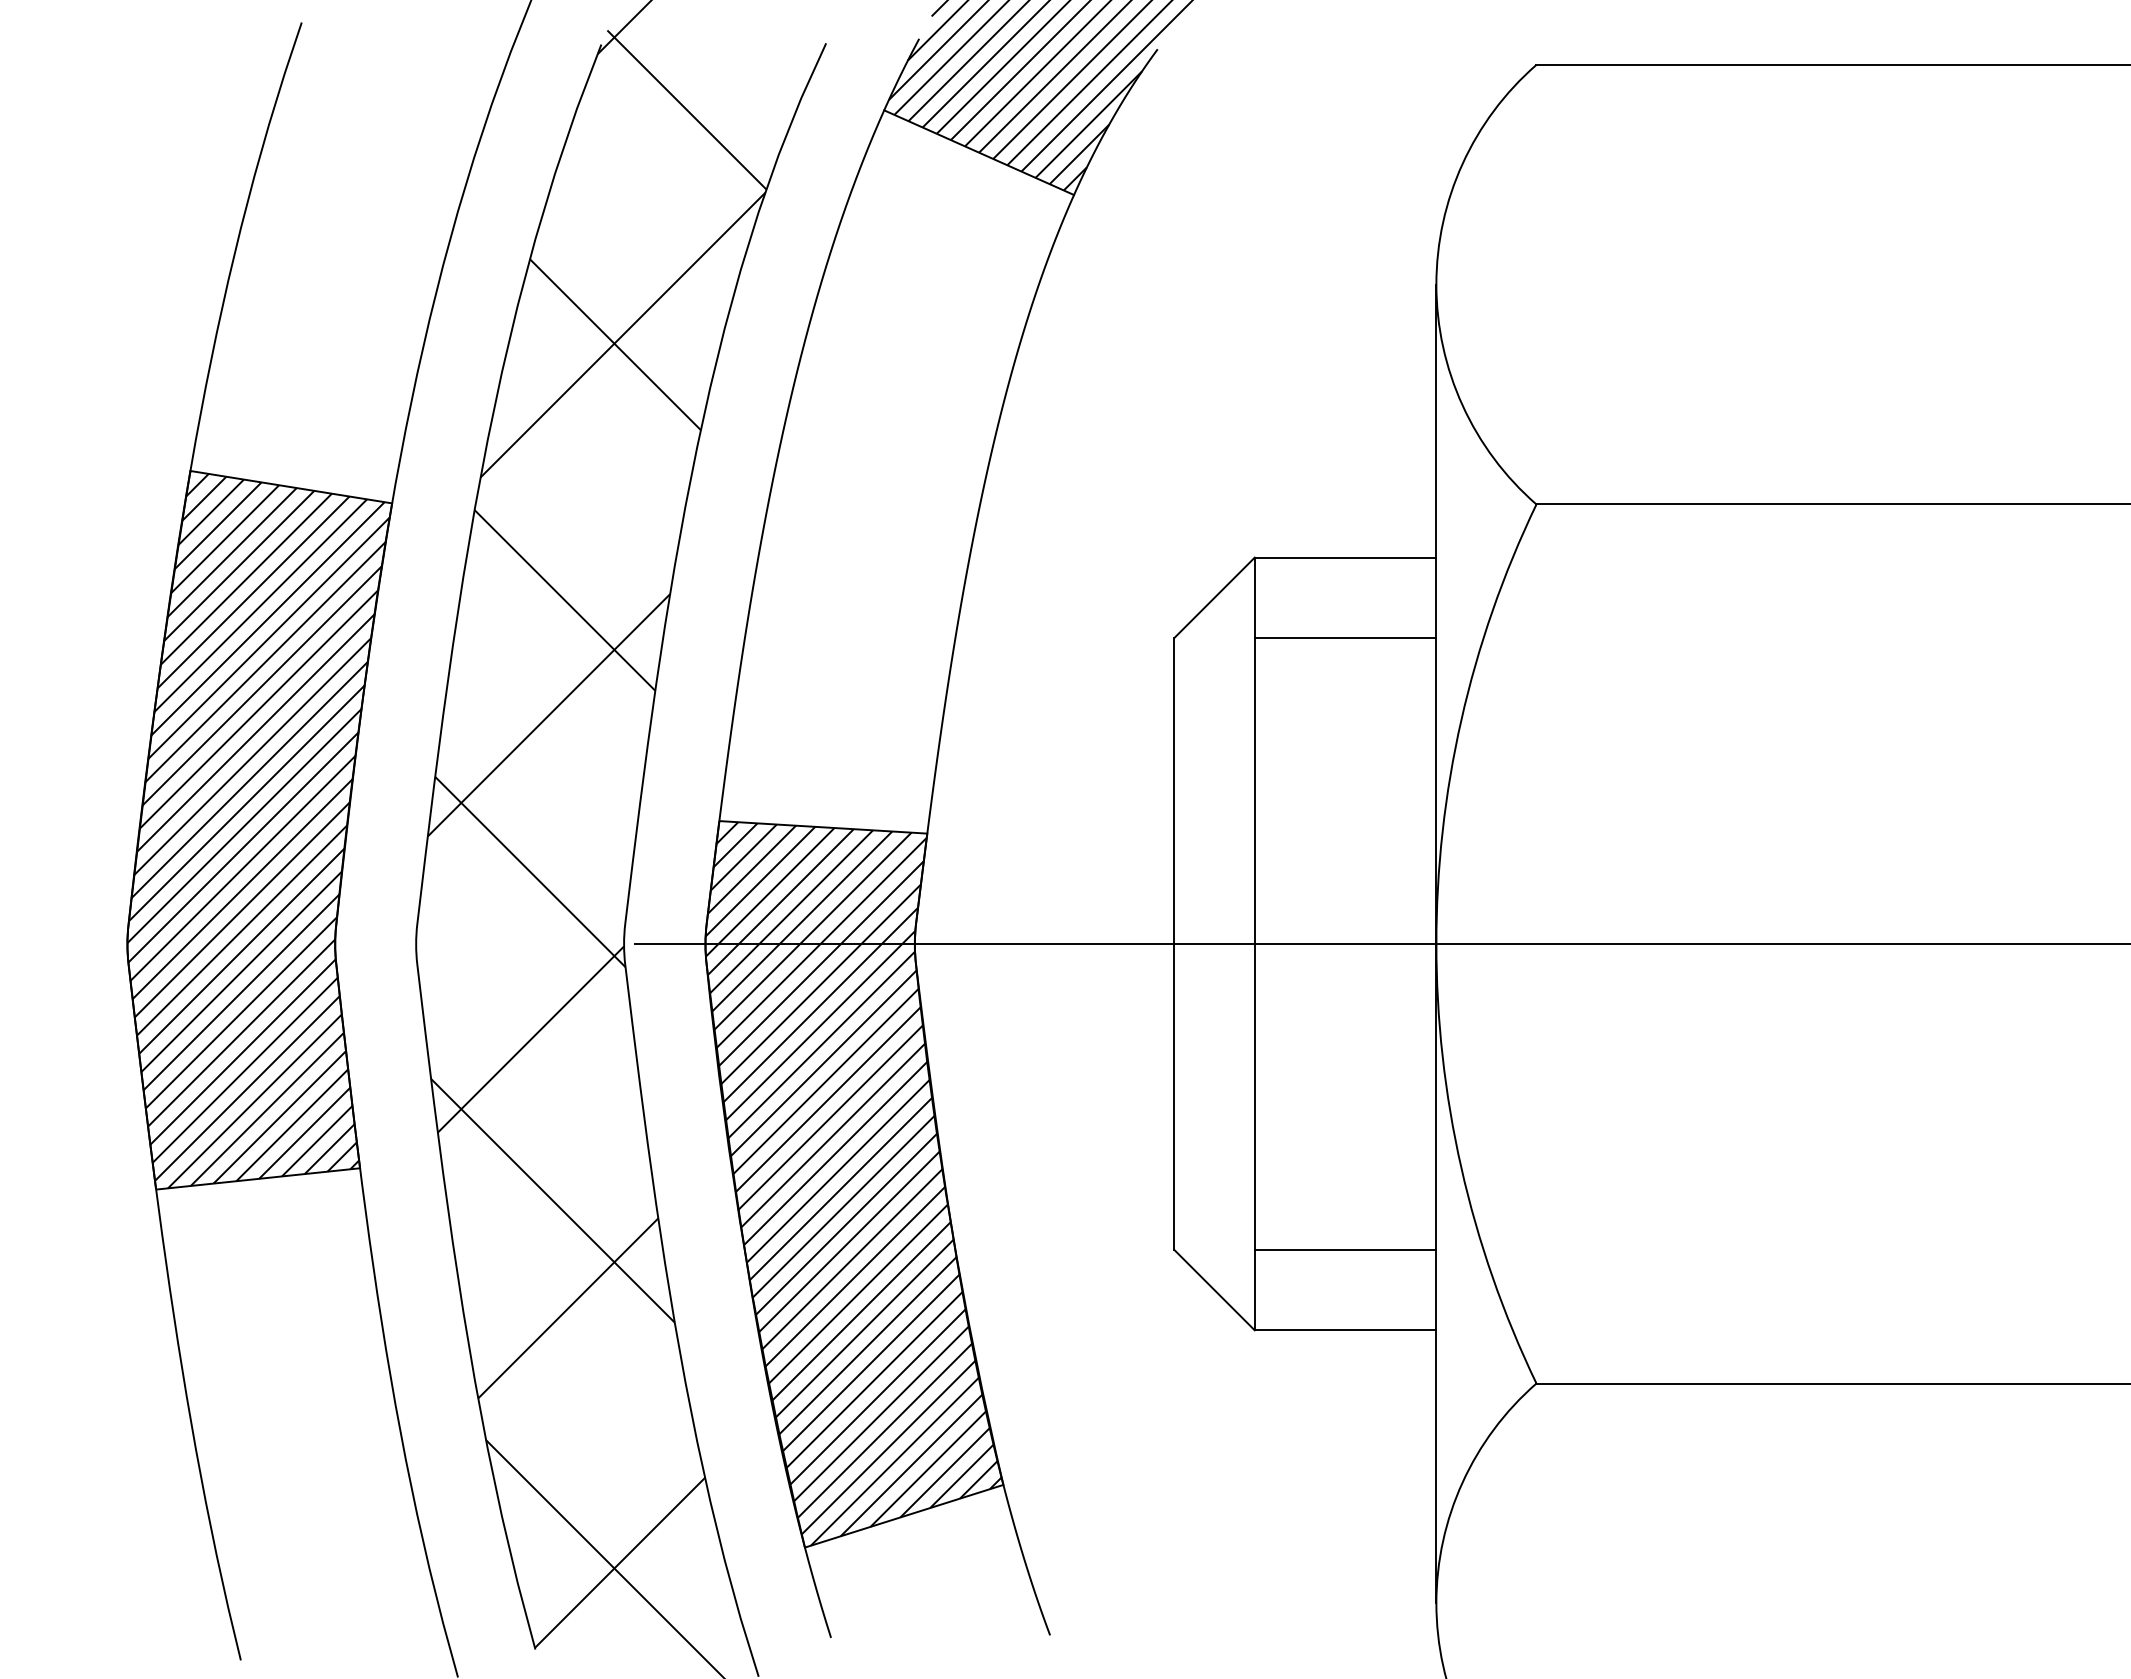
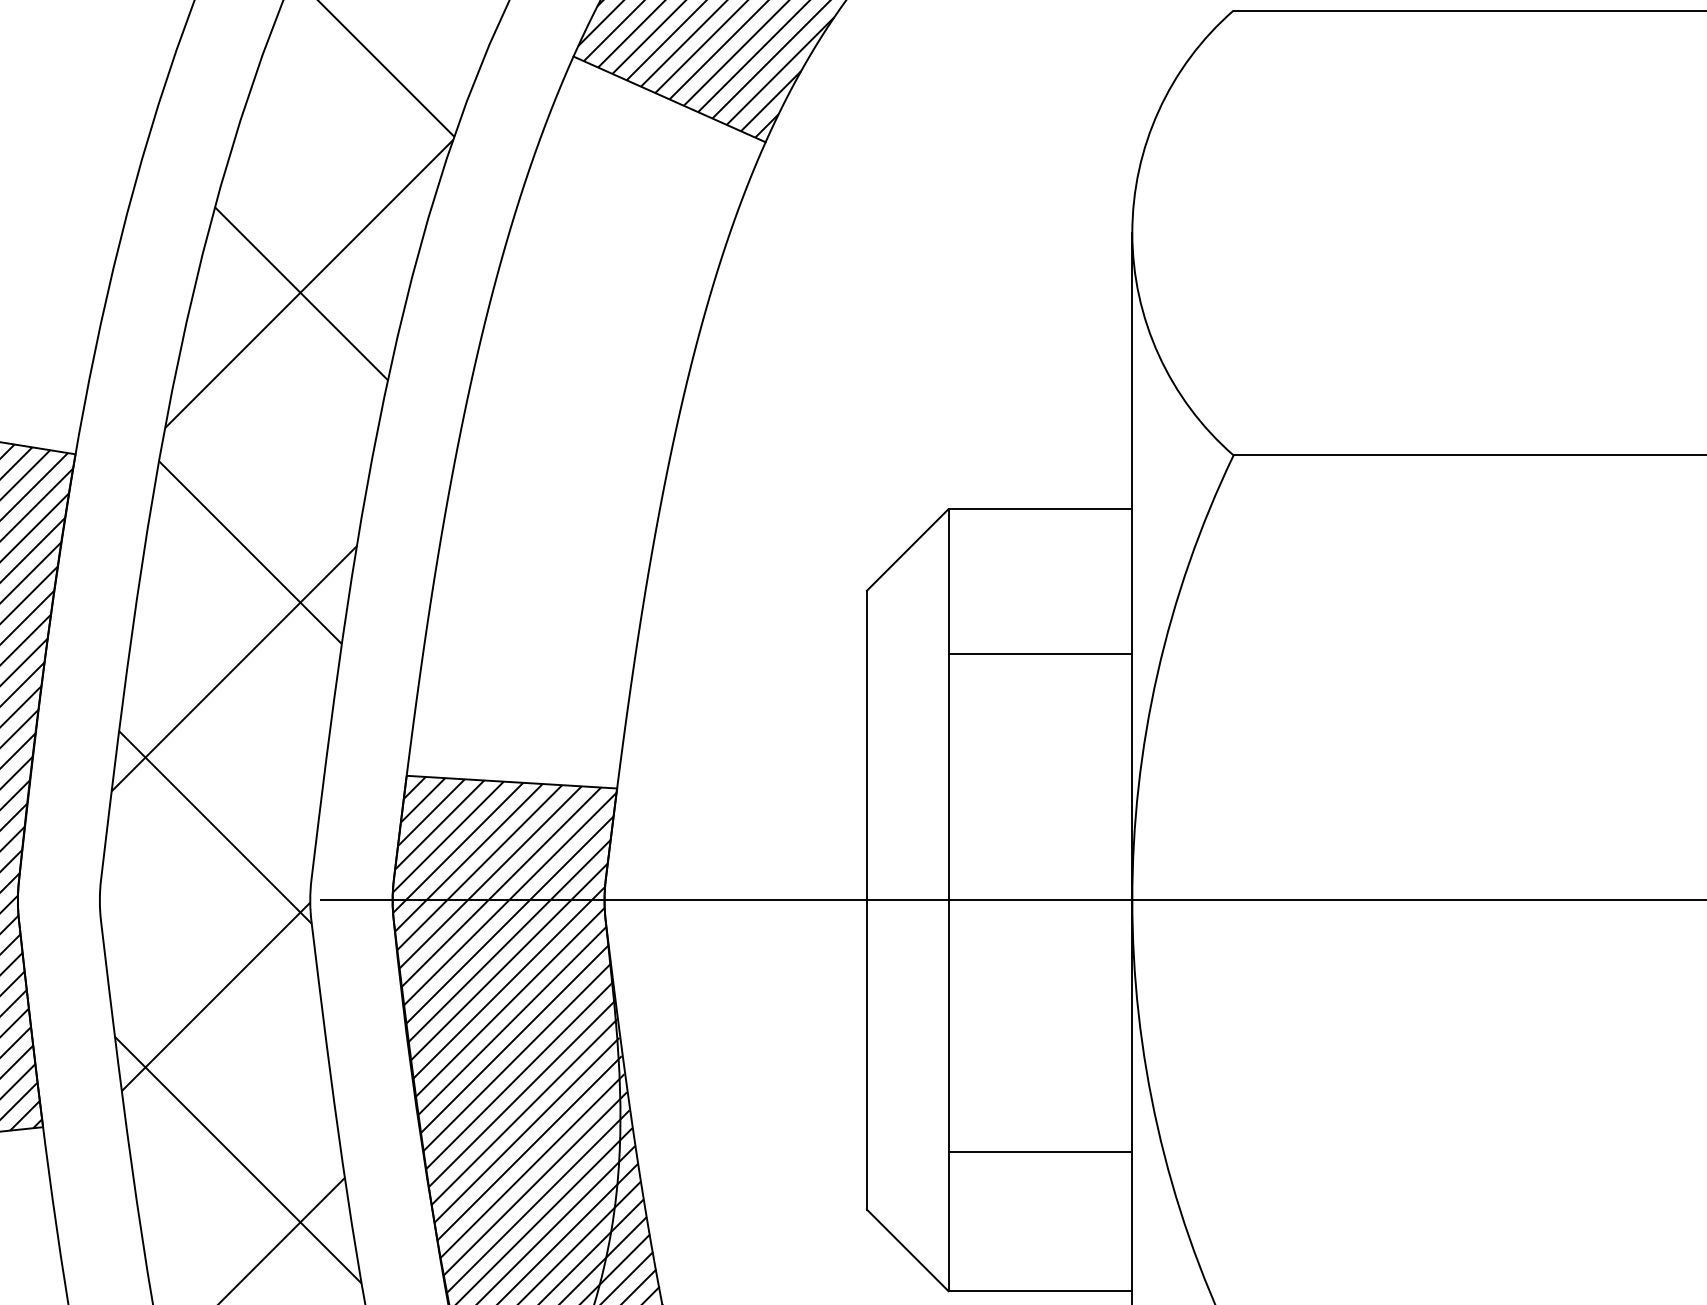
line: (1345, 638) -> (1040, 654), moved
line: (1345, 1249) -> (1040, 1151), moved

